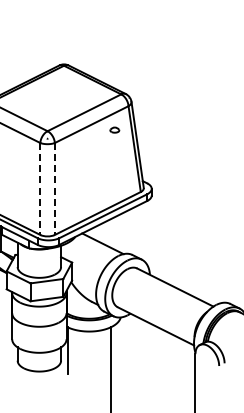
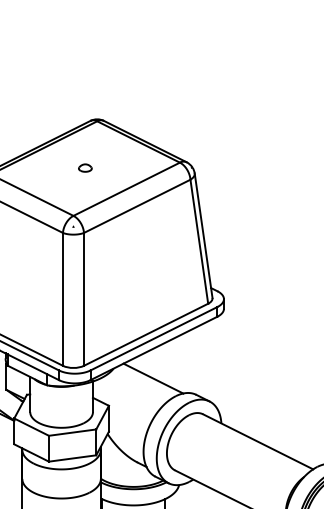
part: (114, 129) -> (84, 167), moved
line: (40, 188) -> (63, 298), dashed -> solid
line: (54, 188) -> (83, 298), dashed -> solid

